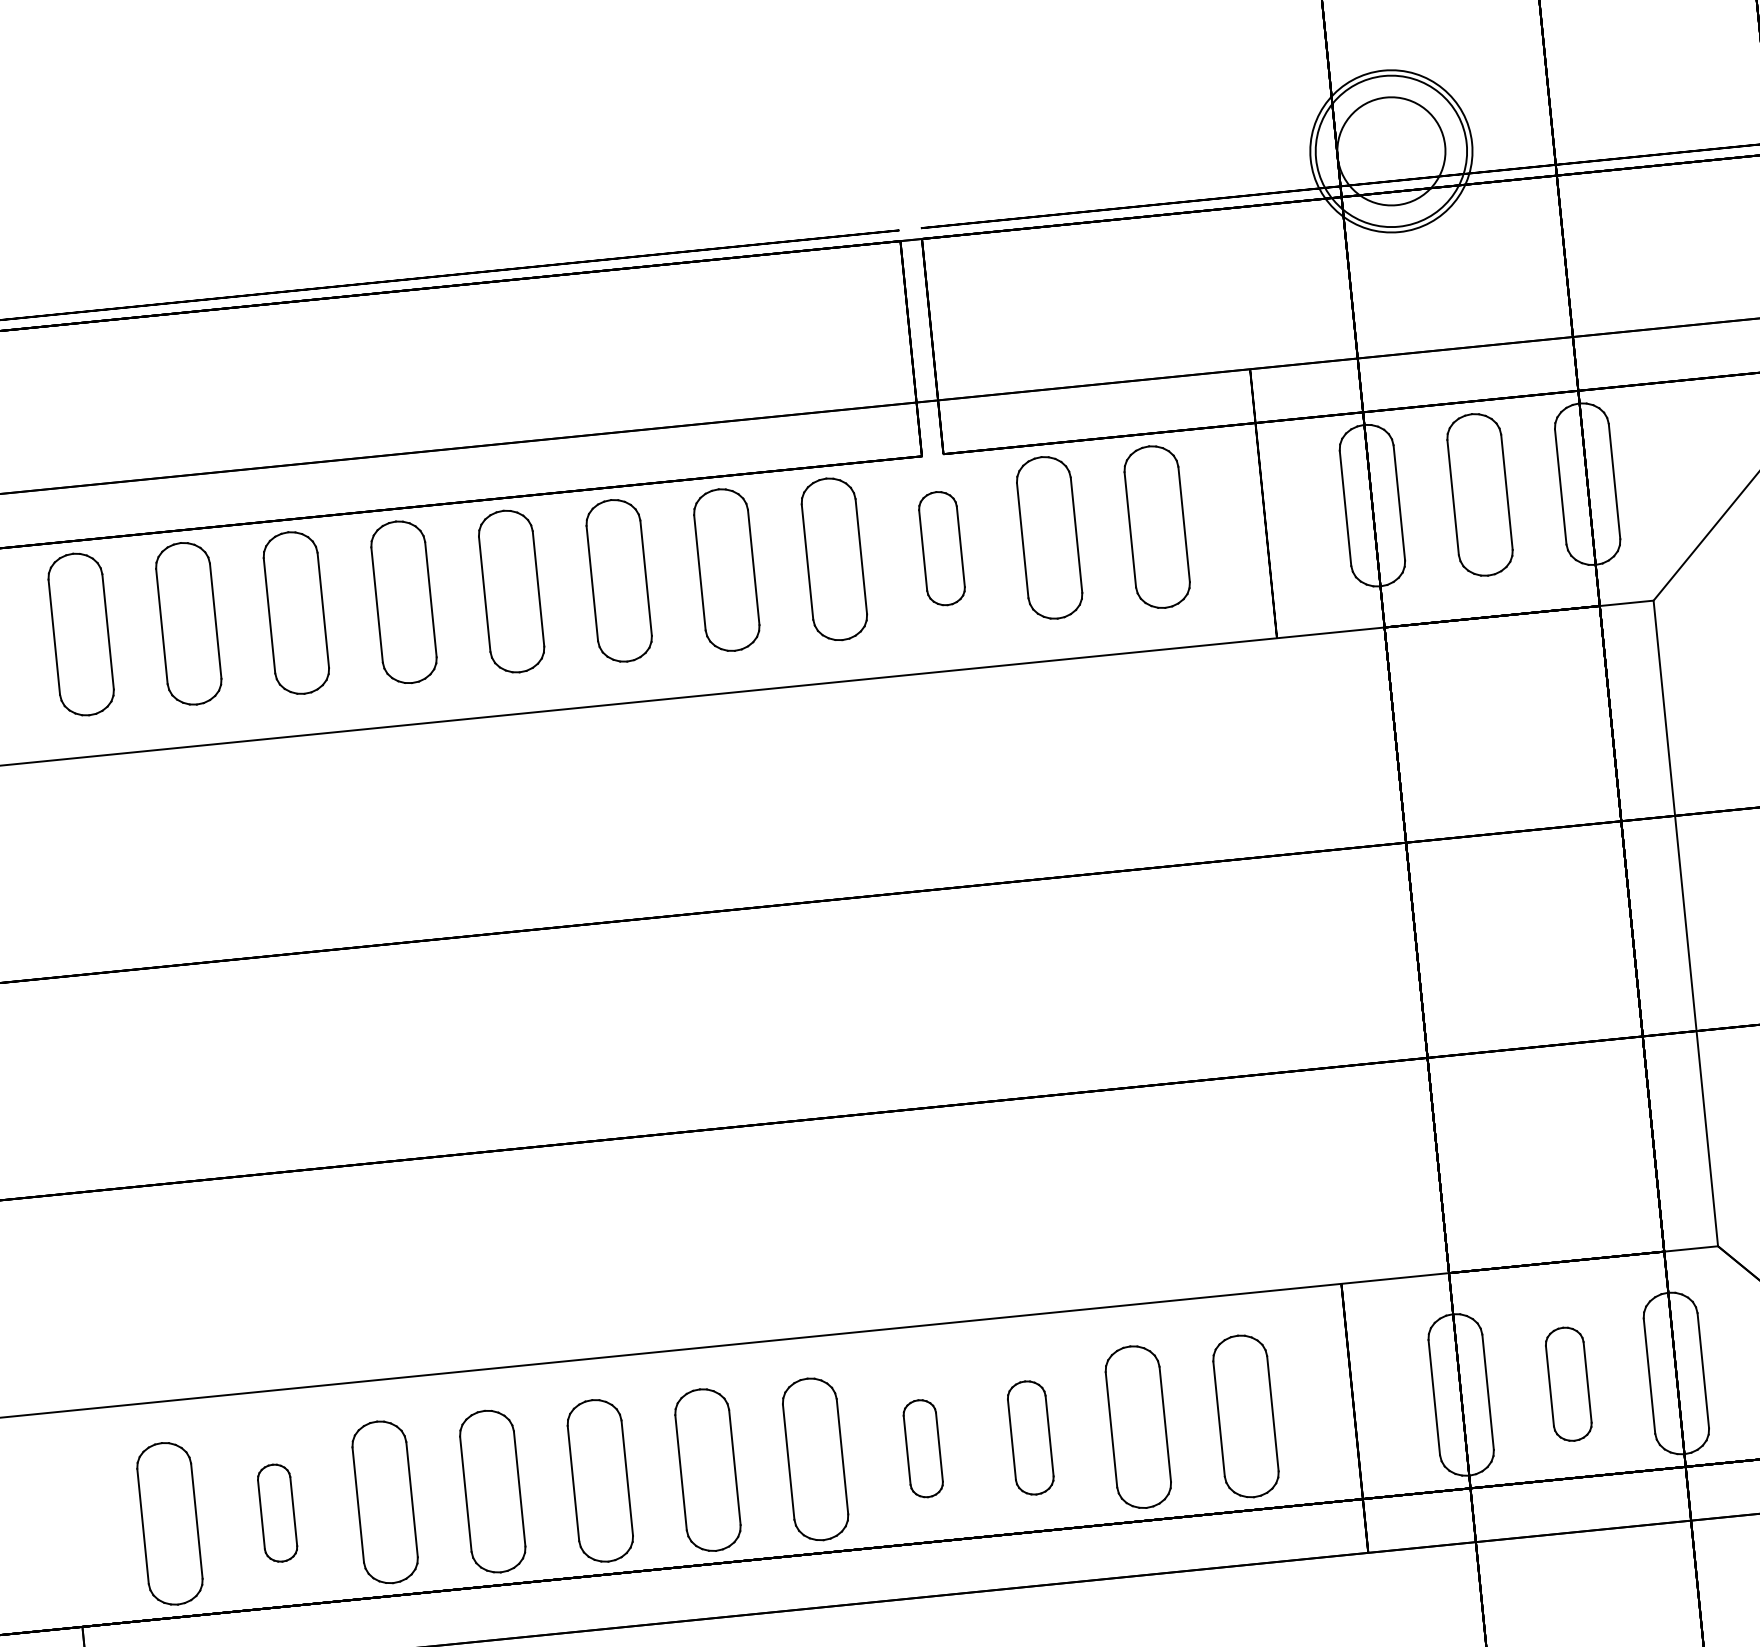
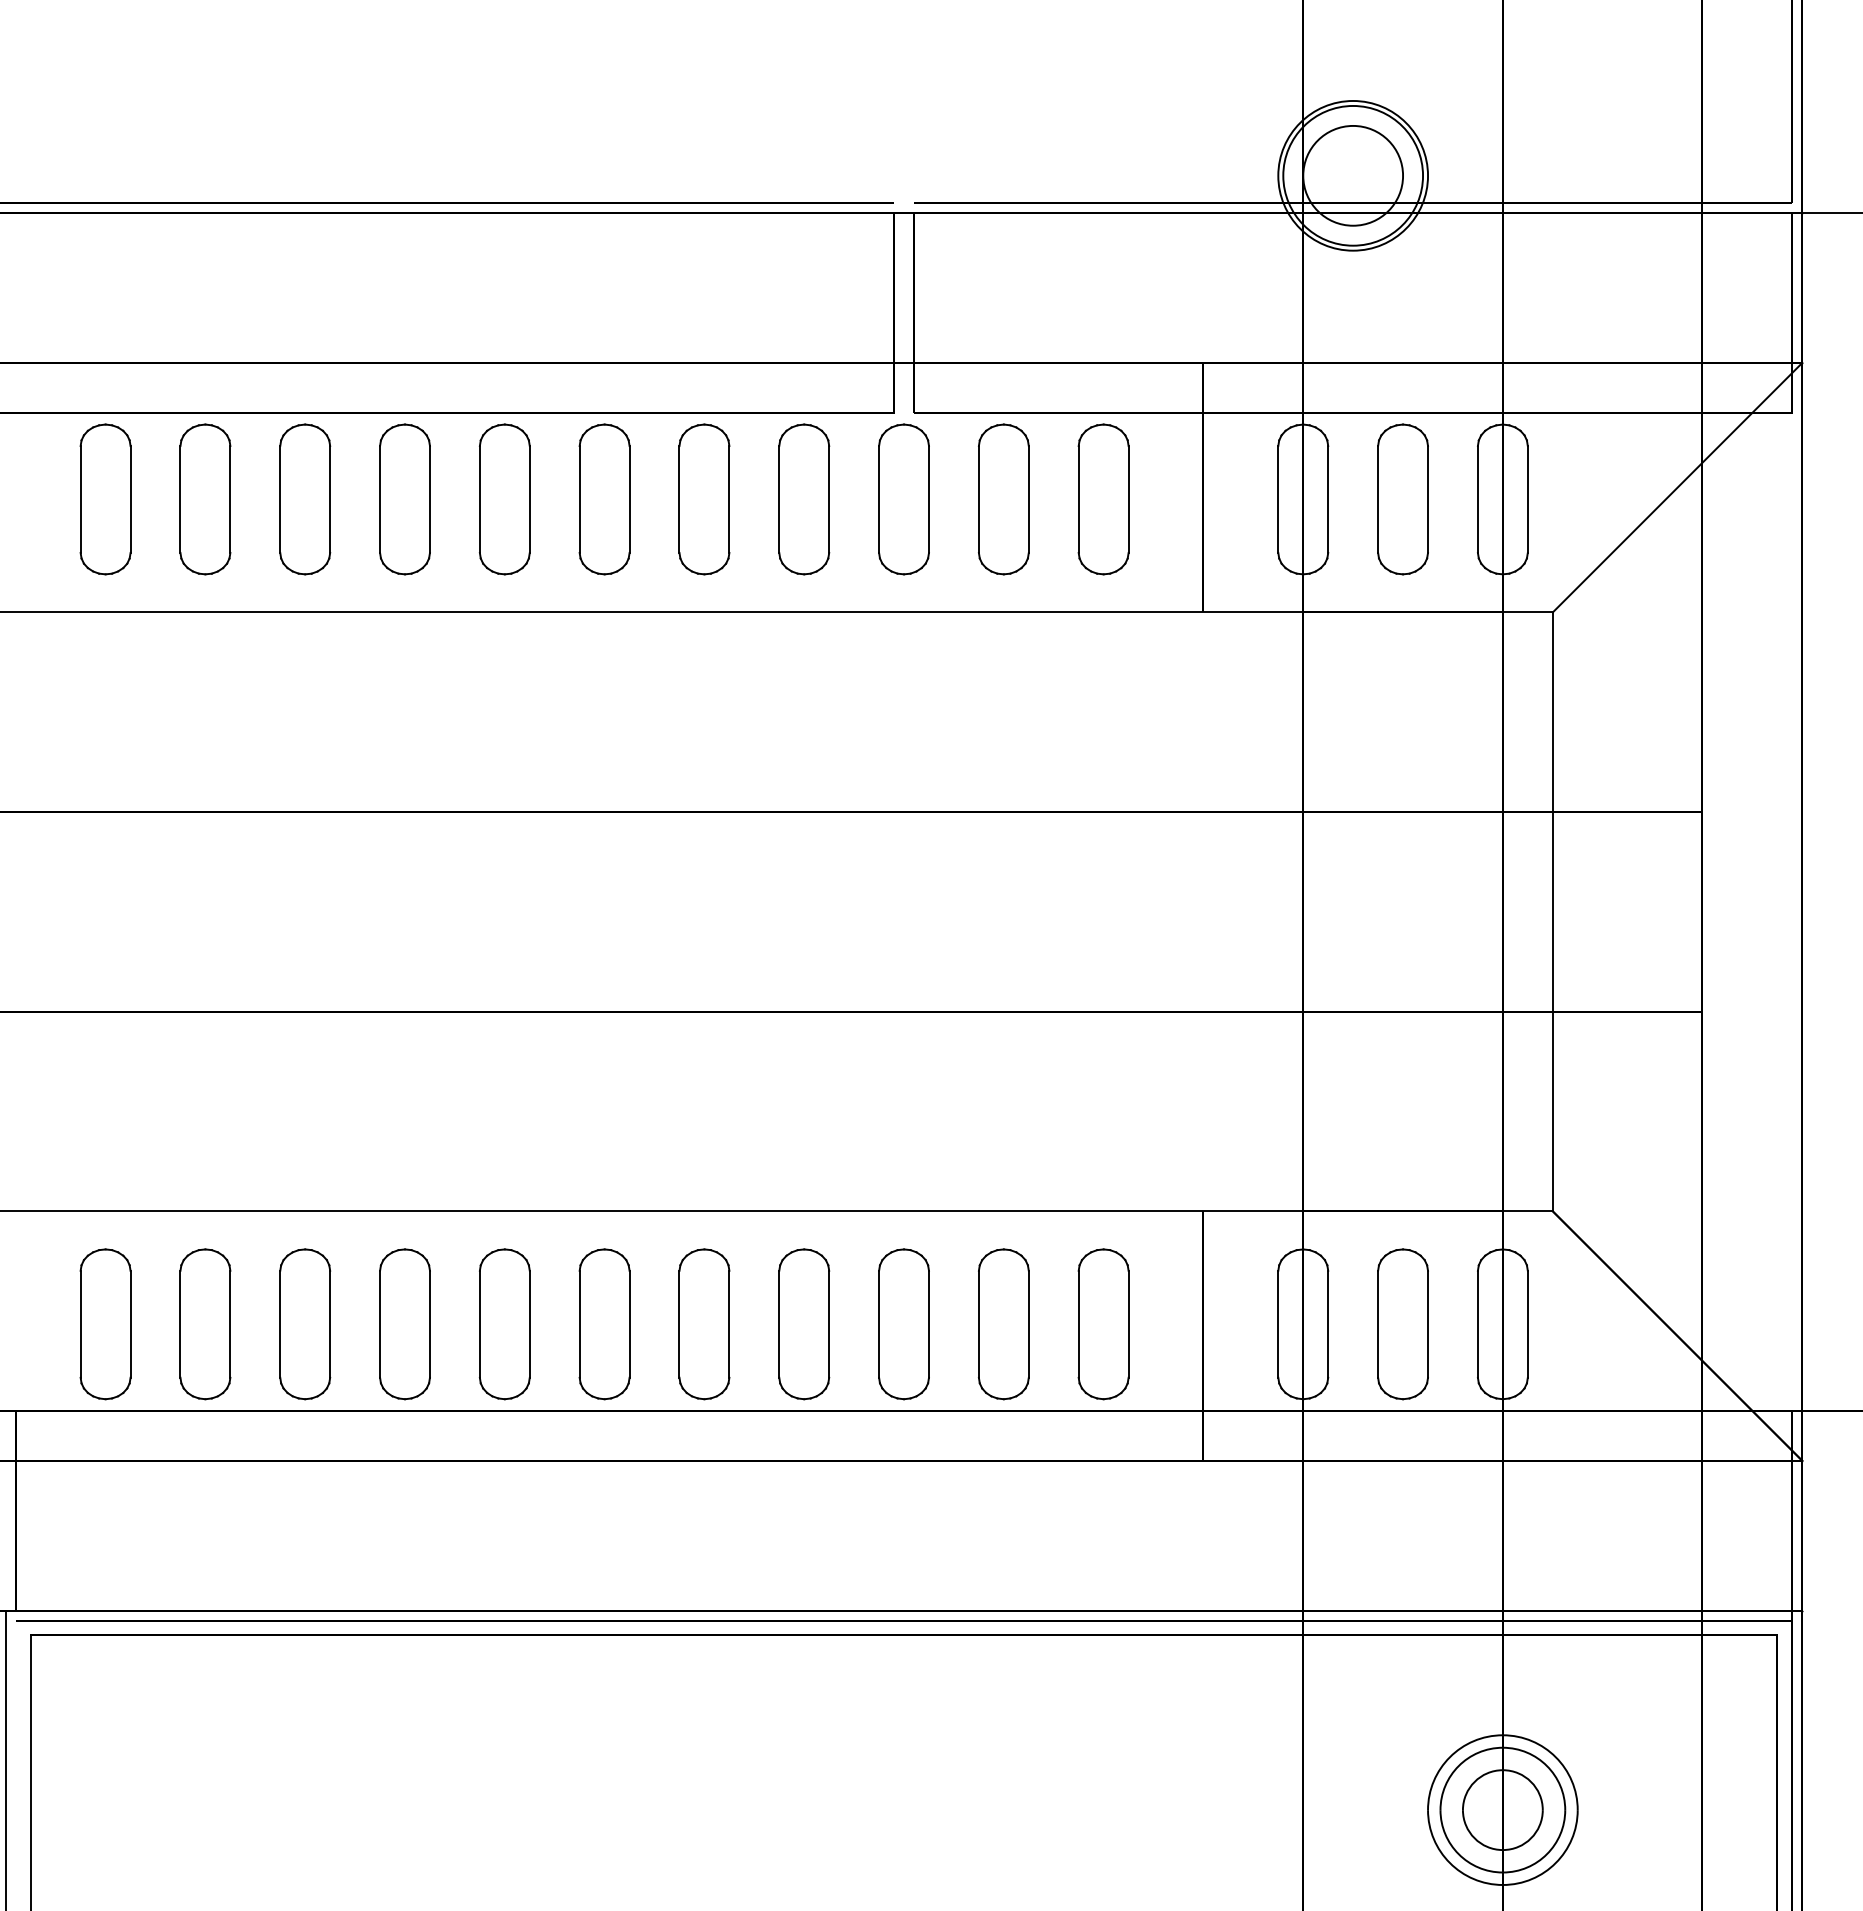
part: (941, 548) -> (903, 499), size x1.43
part: (1568, 1384) -> (1402, 1324), size x1.43
part: (1030, 1438) -> (903, 1324), size x1.43
part: (923, 1448) -> (804, 1324), size x1.67
part: (277, 1513) -> (205, 1324), size x1.67

